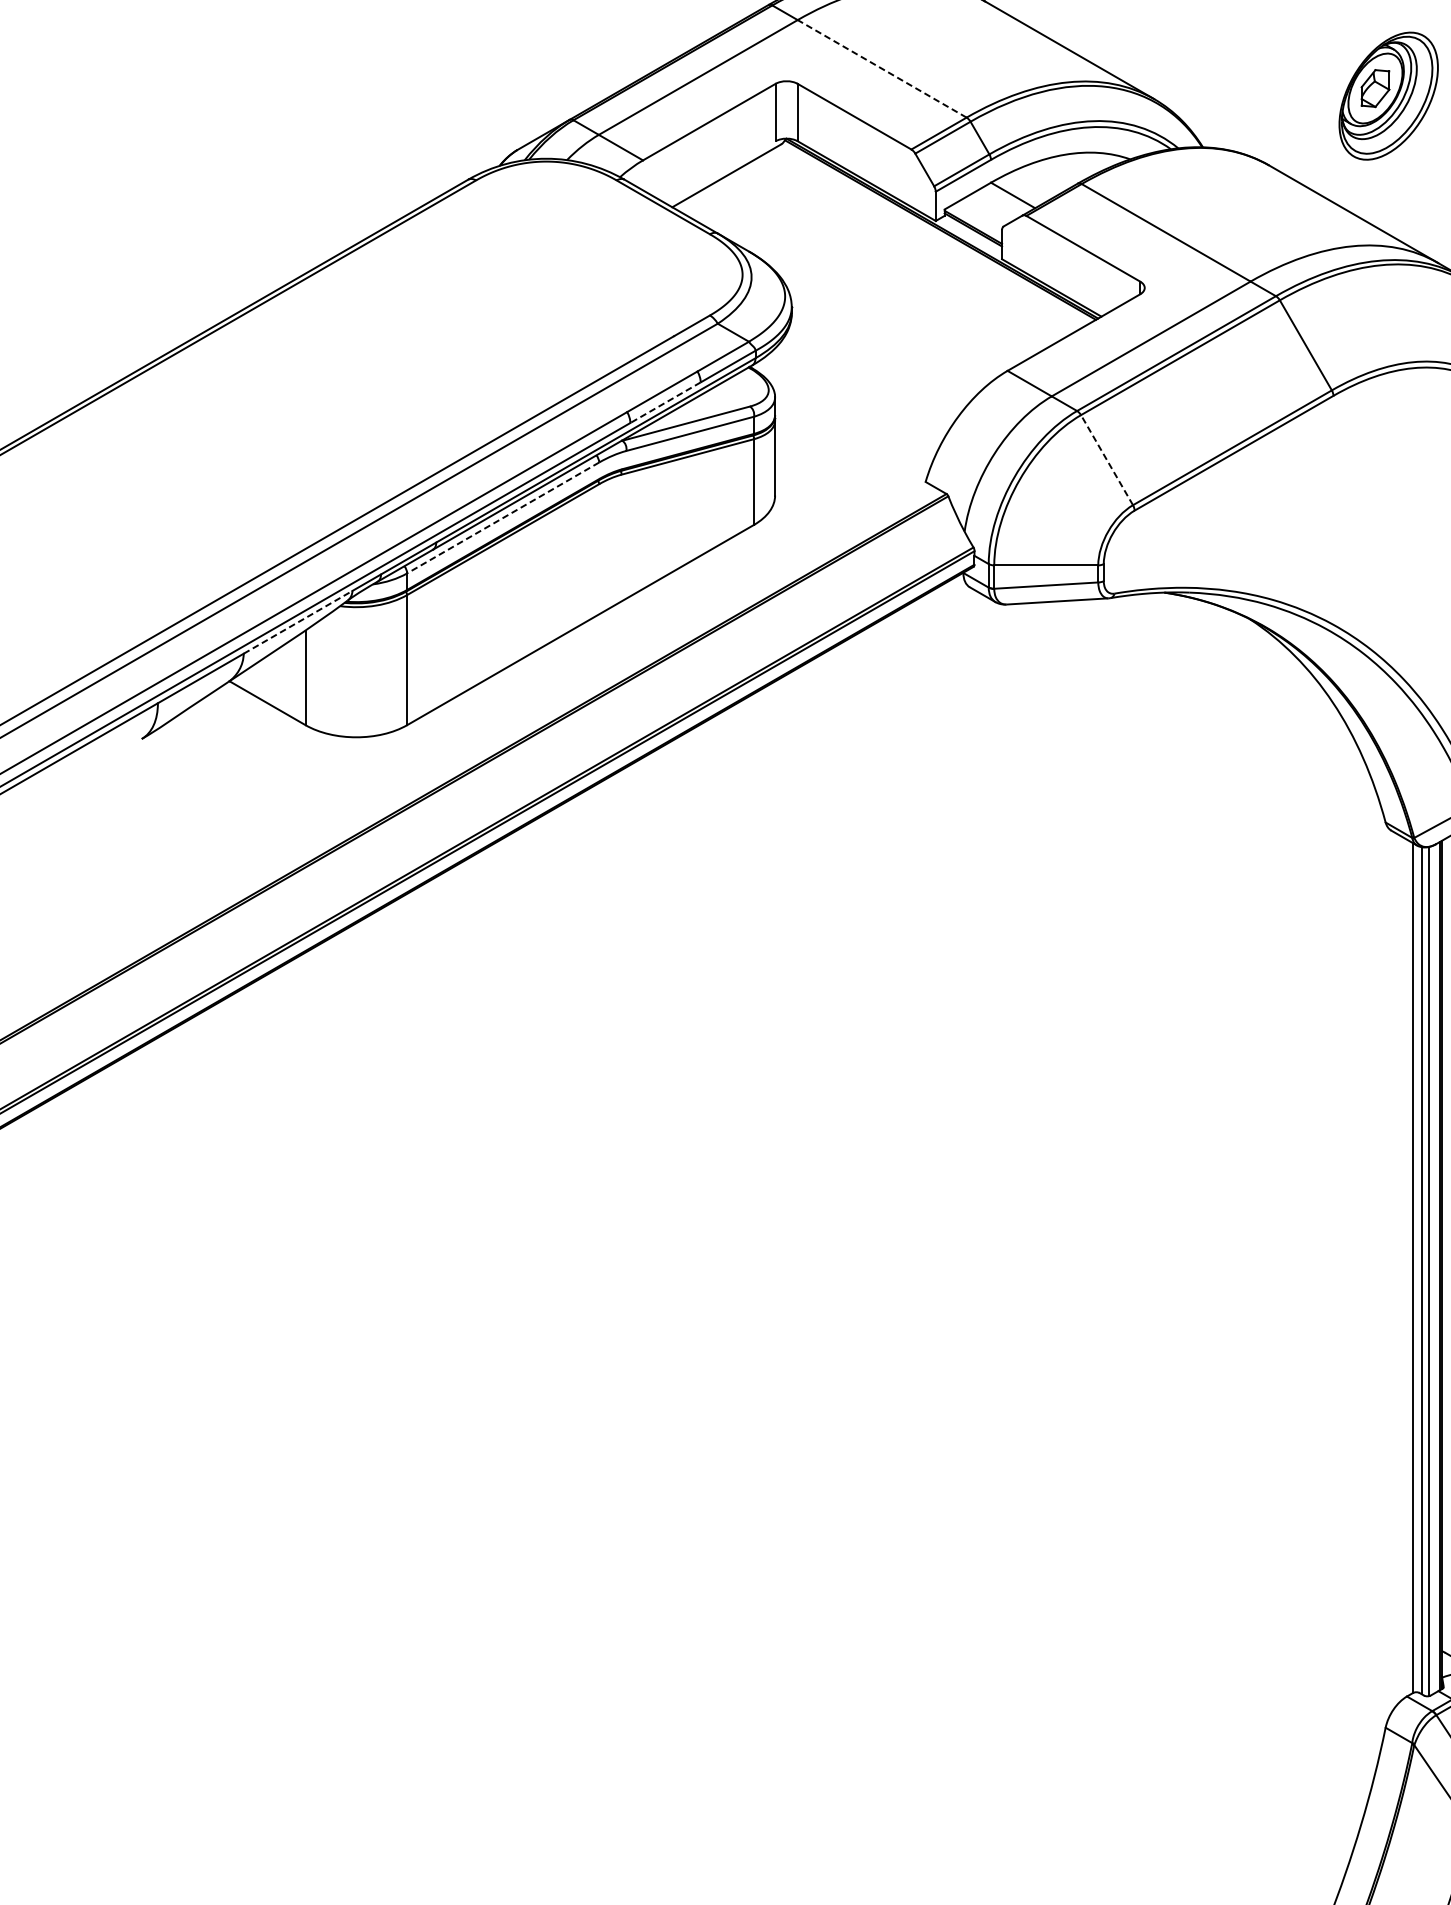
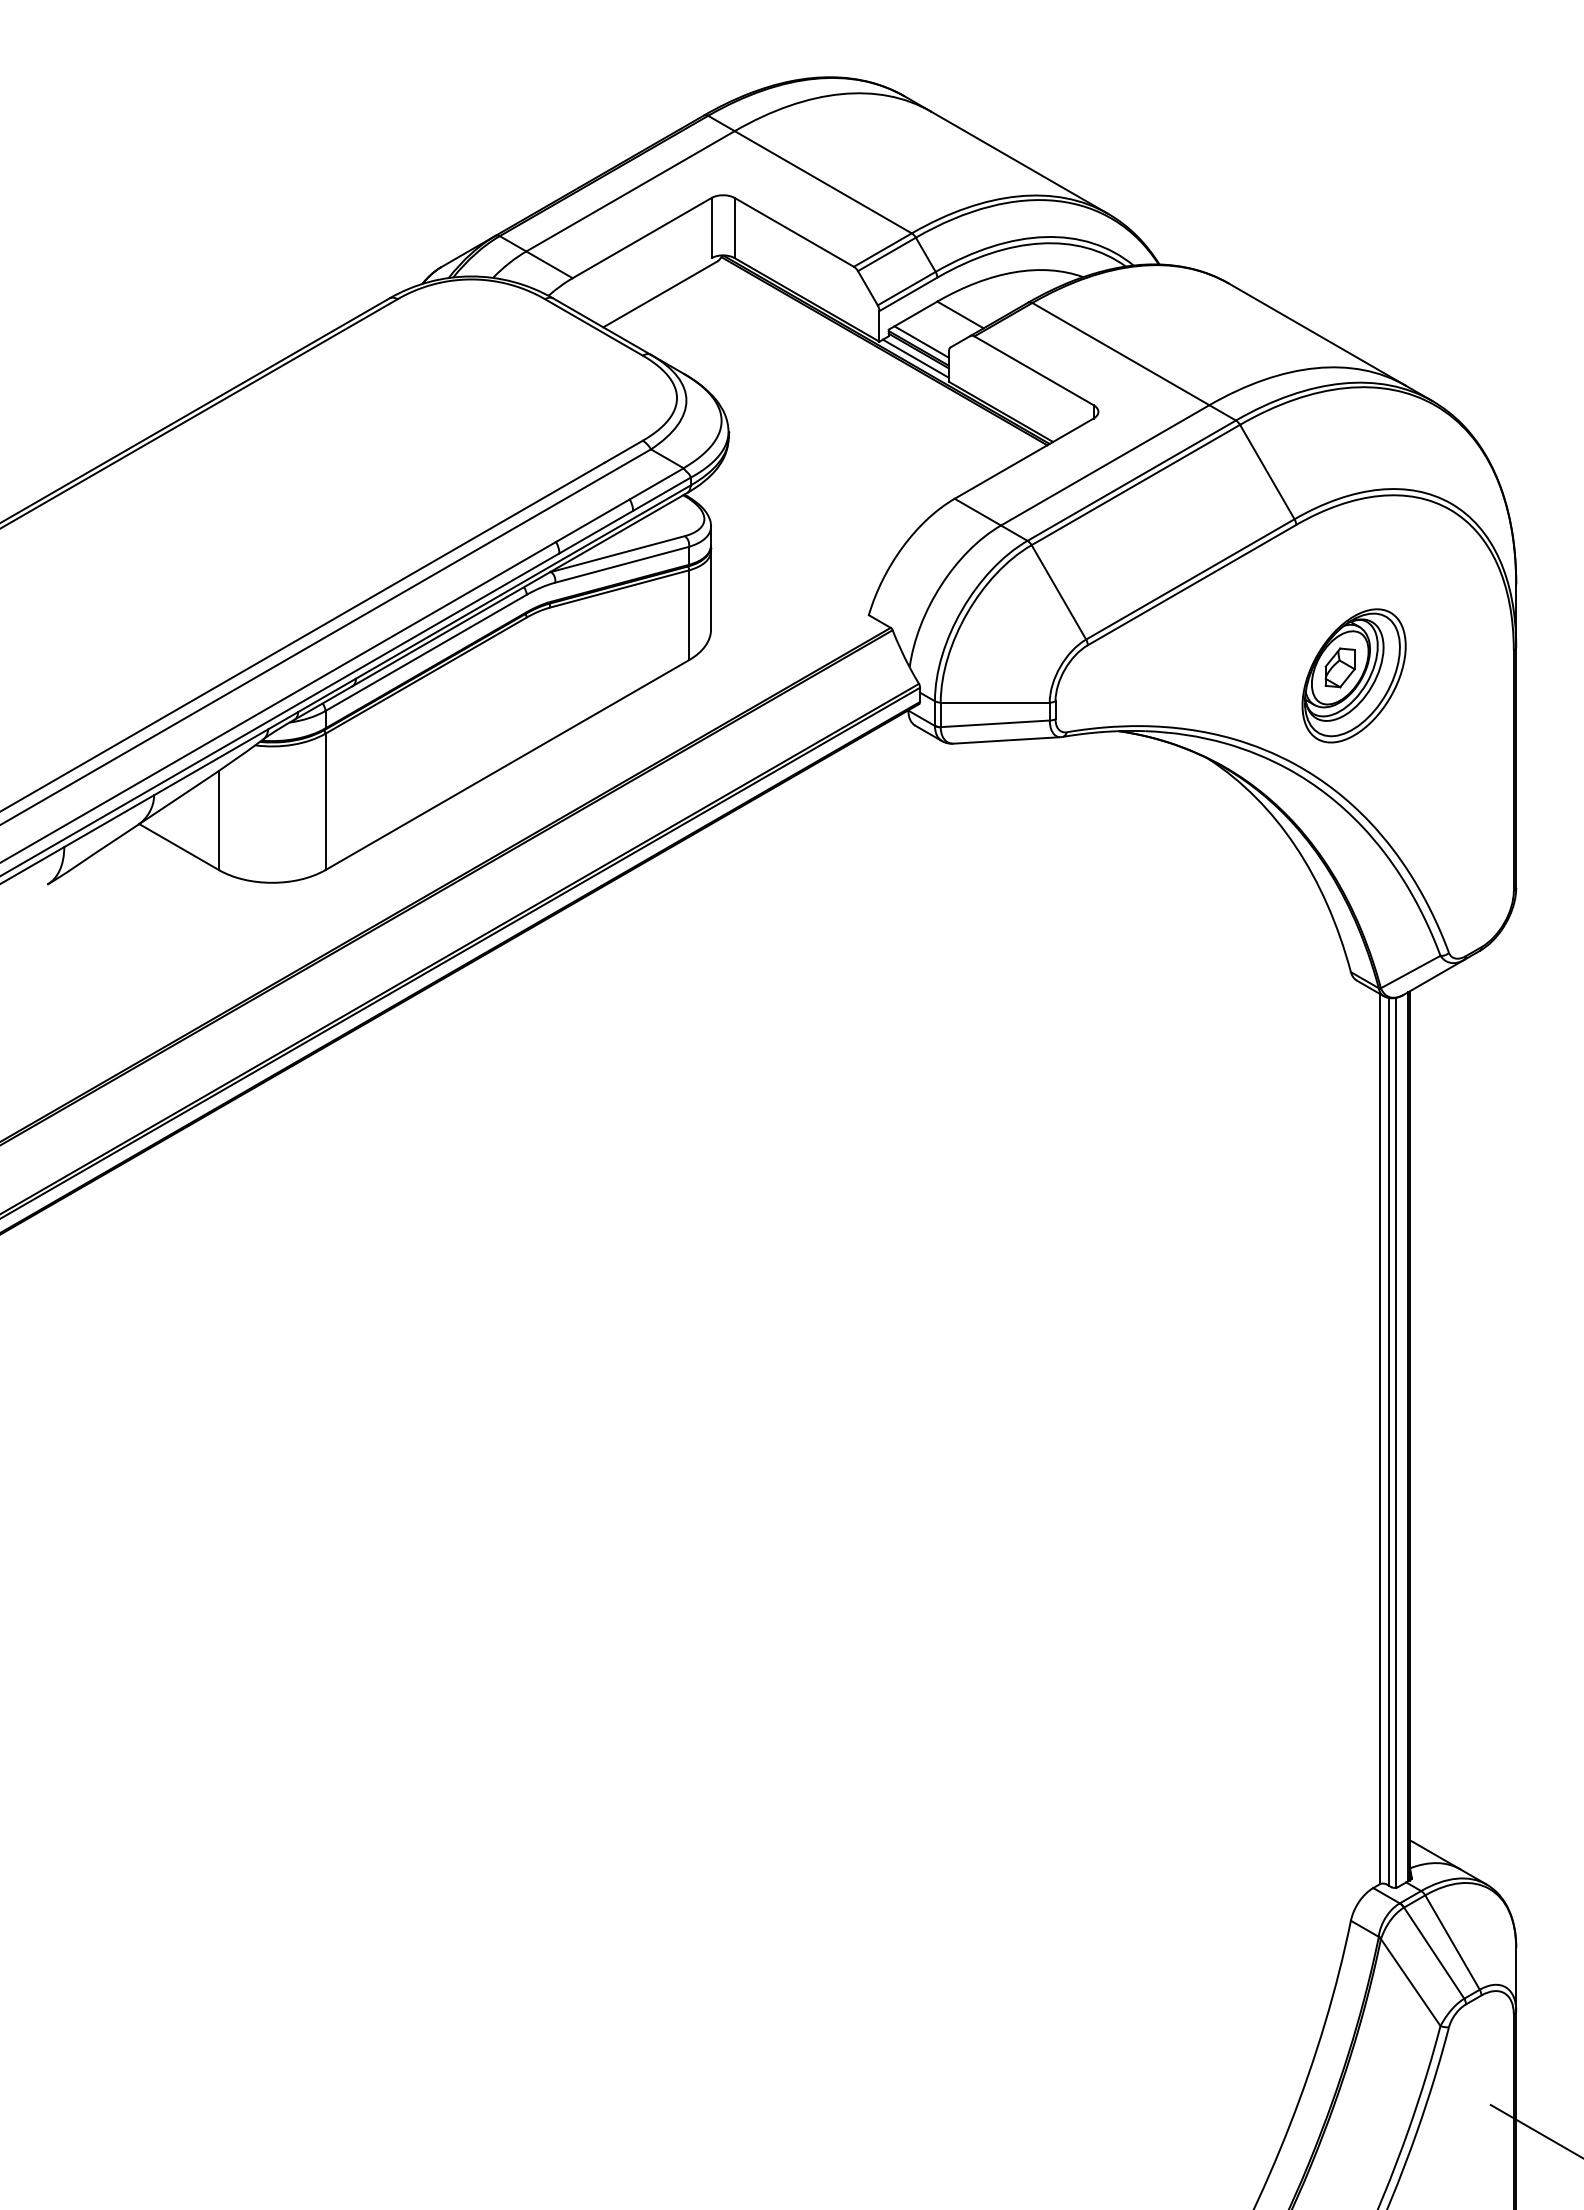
line: (881, 69) -> (822, 182), dashed -> solid
part: (1388, 95) -> (1353, 675), moved
line: (975, 220) -> (921, 341), added
line: (970, 237) -> (915, 358), added
line: (665, 403) -> (596, 532), dashed -> solid
line: (1106, 459) -> (1058, 591), dashed -> solid
line: (502, 518) -> (425, 653), dashed -> solid
line: (298, 622) -> (211, 762), dashed -> solid

